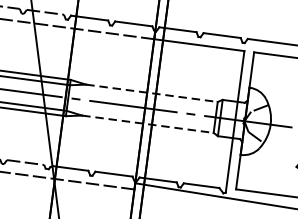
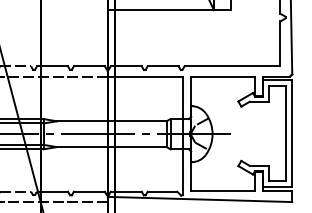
line: (151, 93) -> (111, 121), dashed -> solid
line: (147, 124) -> (111, 147), dashed -> solid

